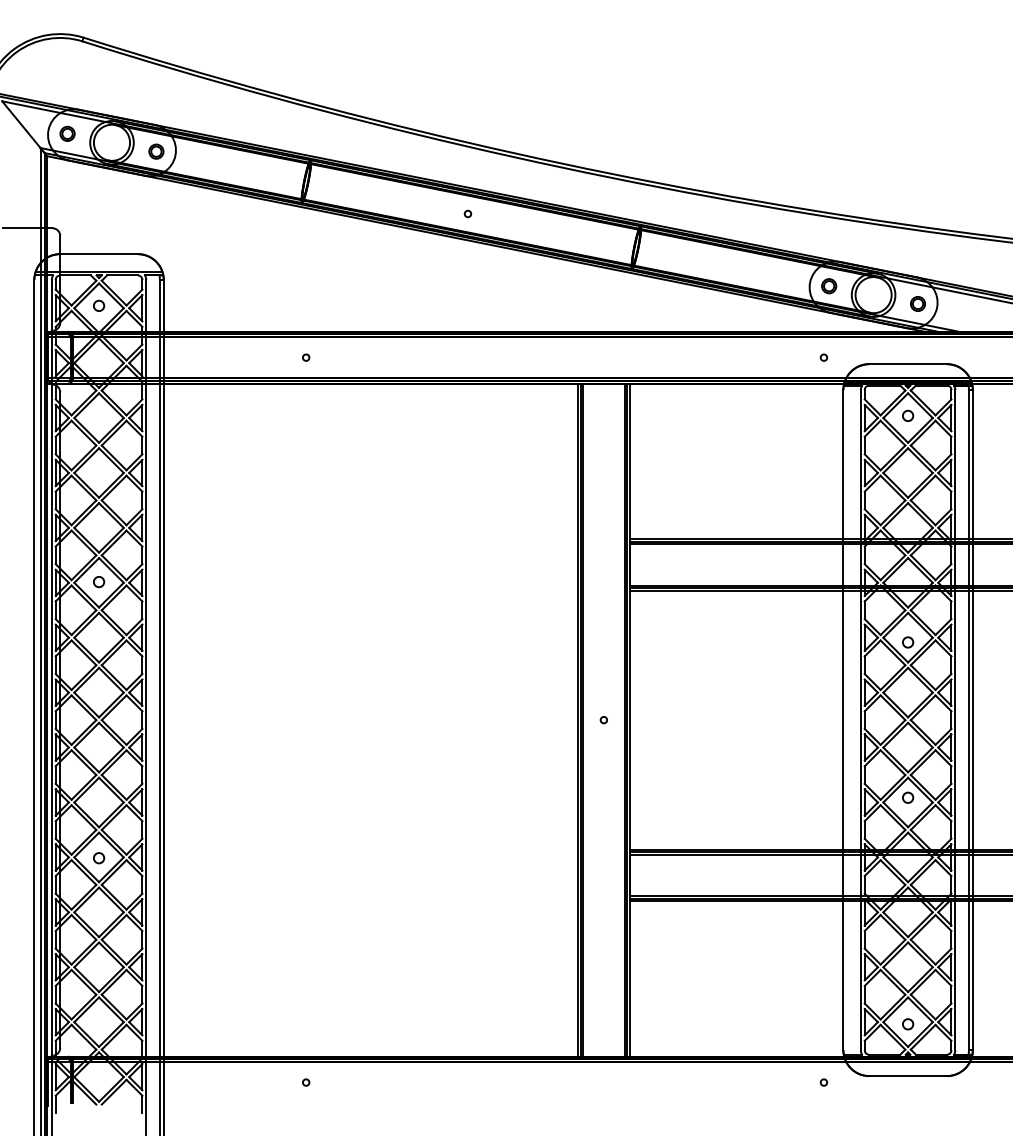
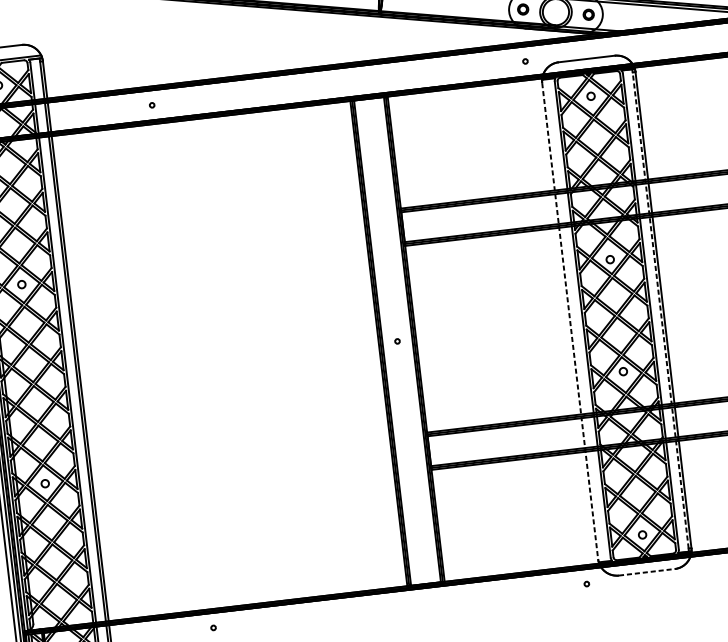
line: (968, 719) -> (660, 310), solid -> dashed
line: (843, 720) -> (570, 321), solid -> dashed
line: (908, 1076) -> (647, 572), solid -> dashed

